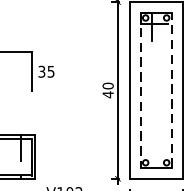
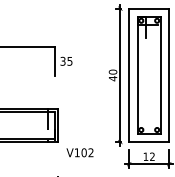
line: (171, 89) -> (160, 74), dashed -> solid
line: (140, 90) -> (137, 75), dashed -> solid

